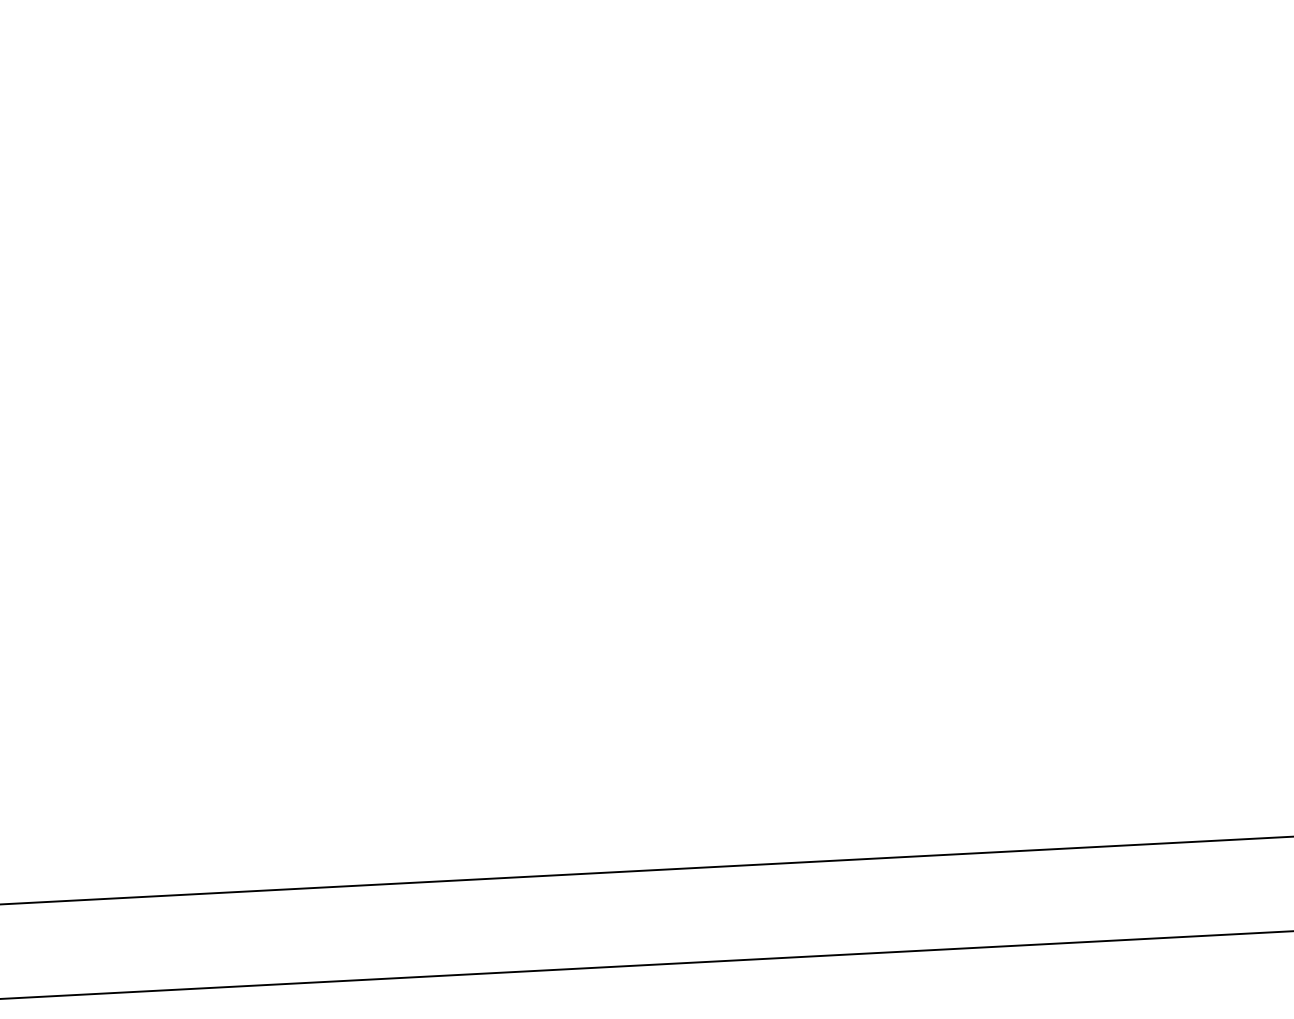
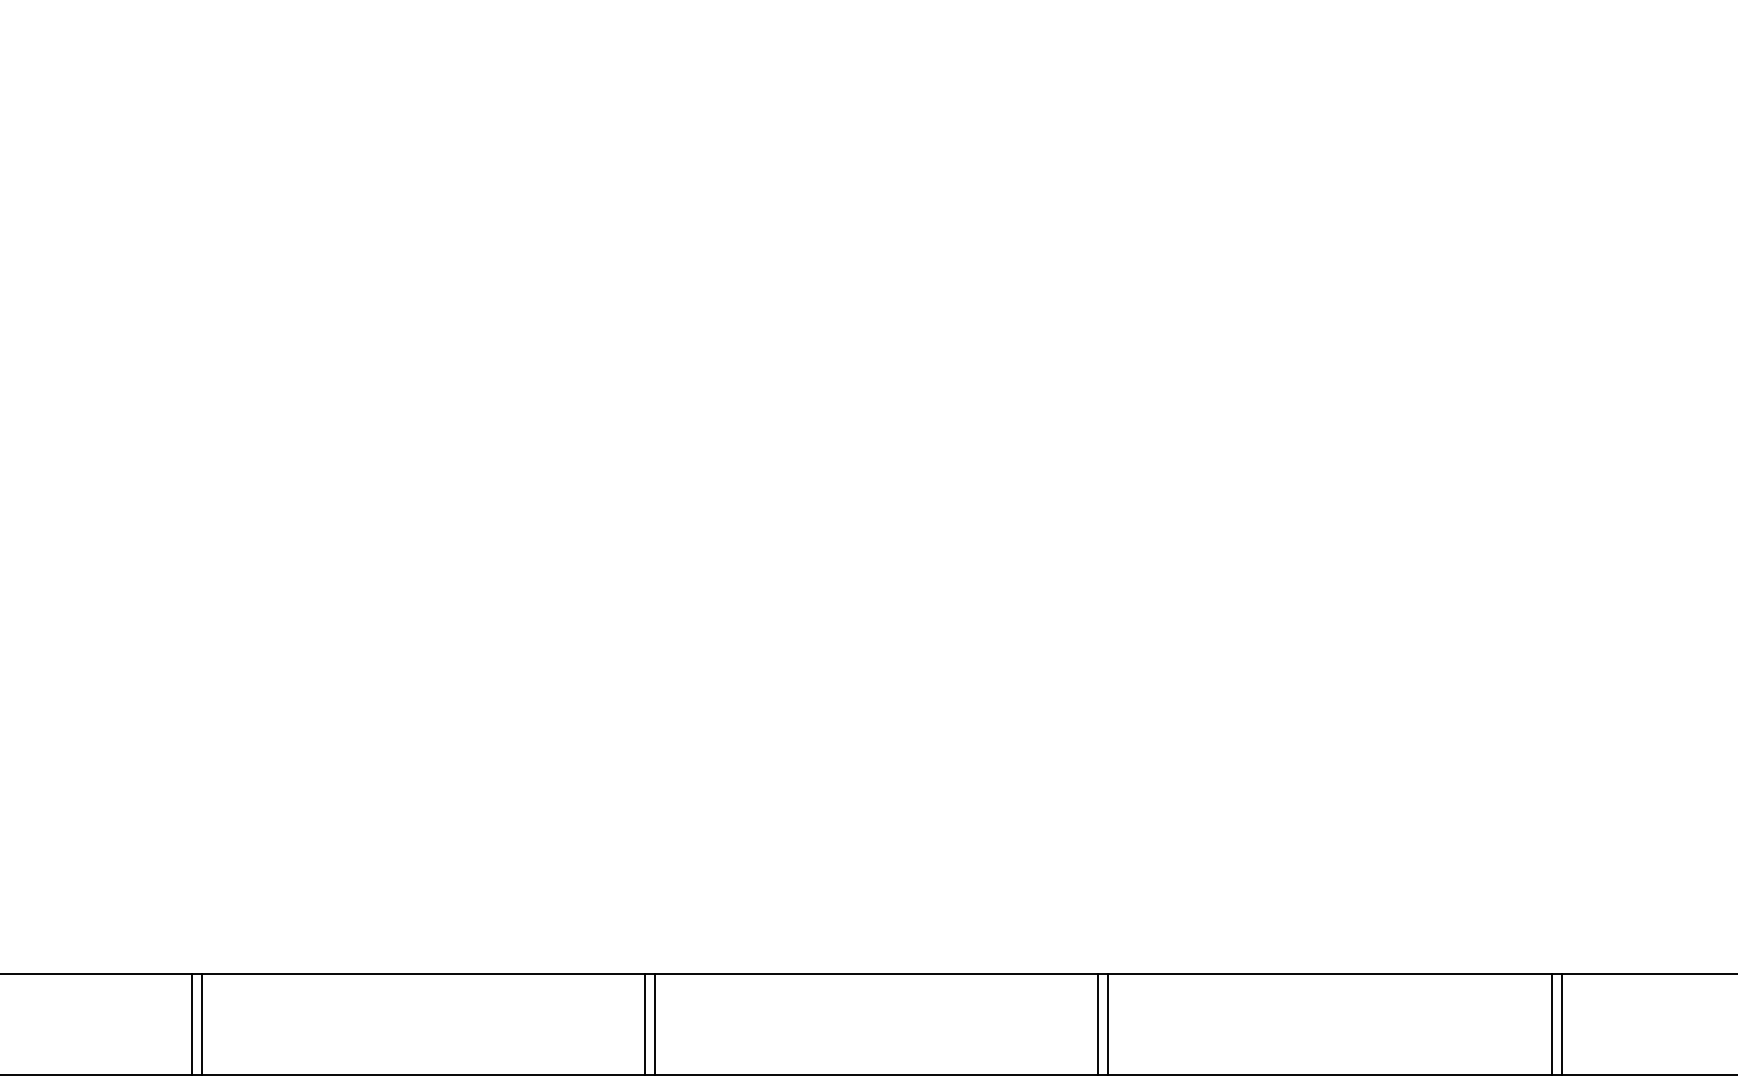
line: (1181, 889) -> (1108, 1024), added
line: (1172, 890) -> (1098, 1024), added
line: (756, 911) -> (655, 1024), added
line: (746, 912) -> (645, 1024), added
line: (320, 934) -> (191, 1024), added
line: (329, 934) -> (201, 1024), added

